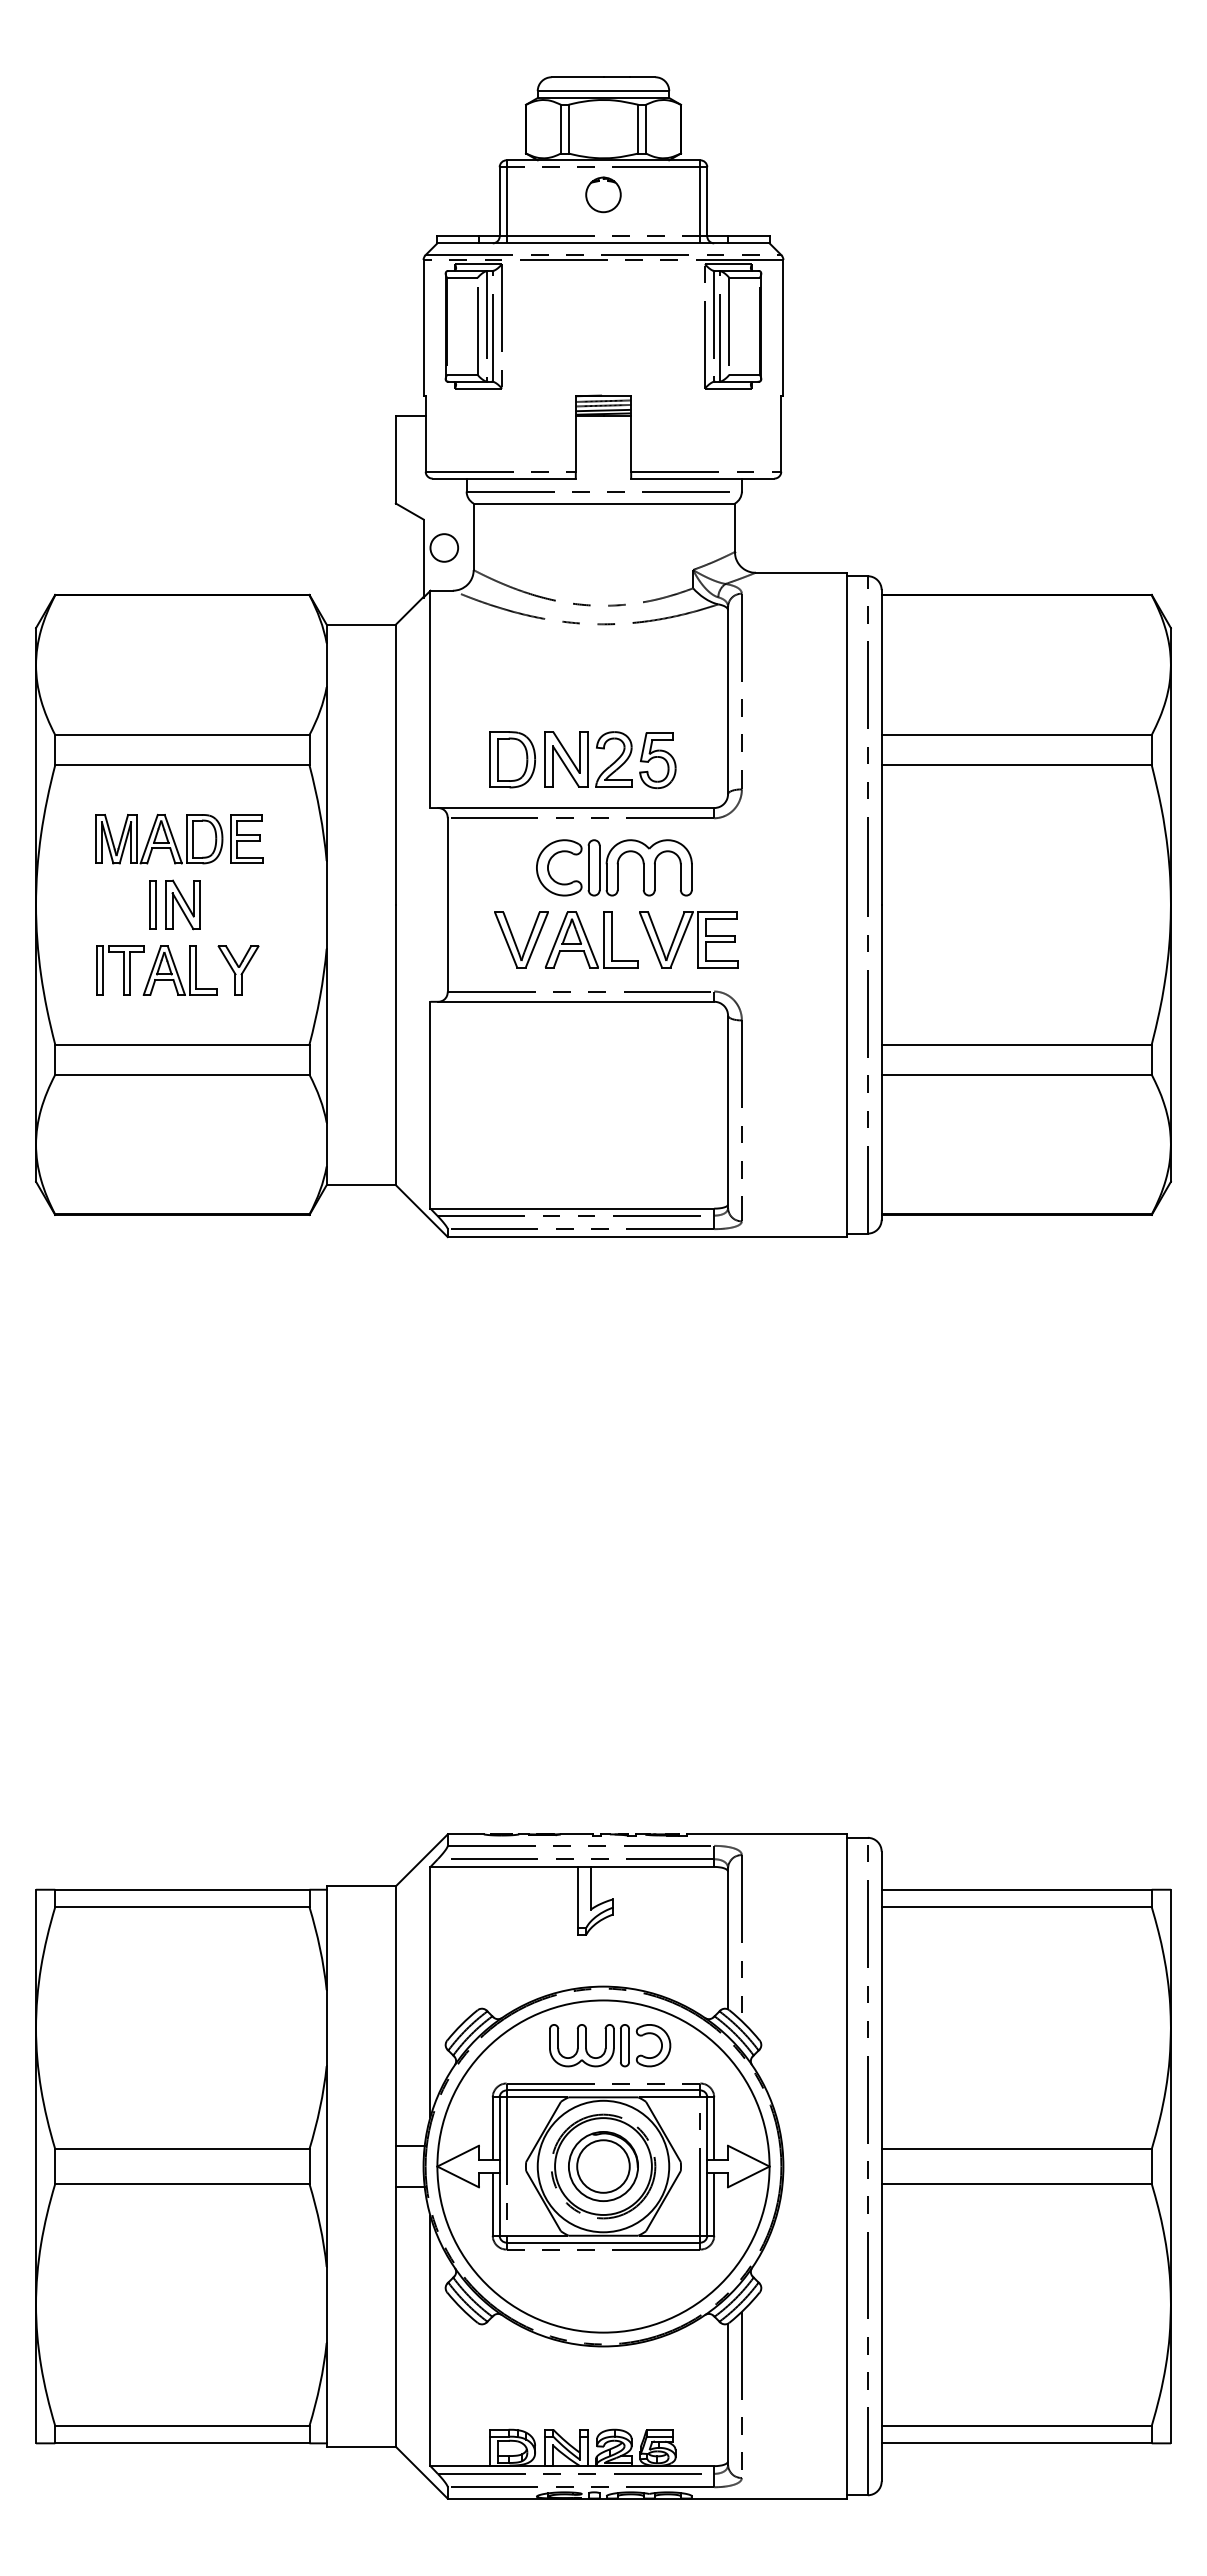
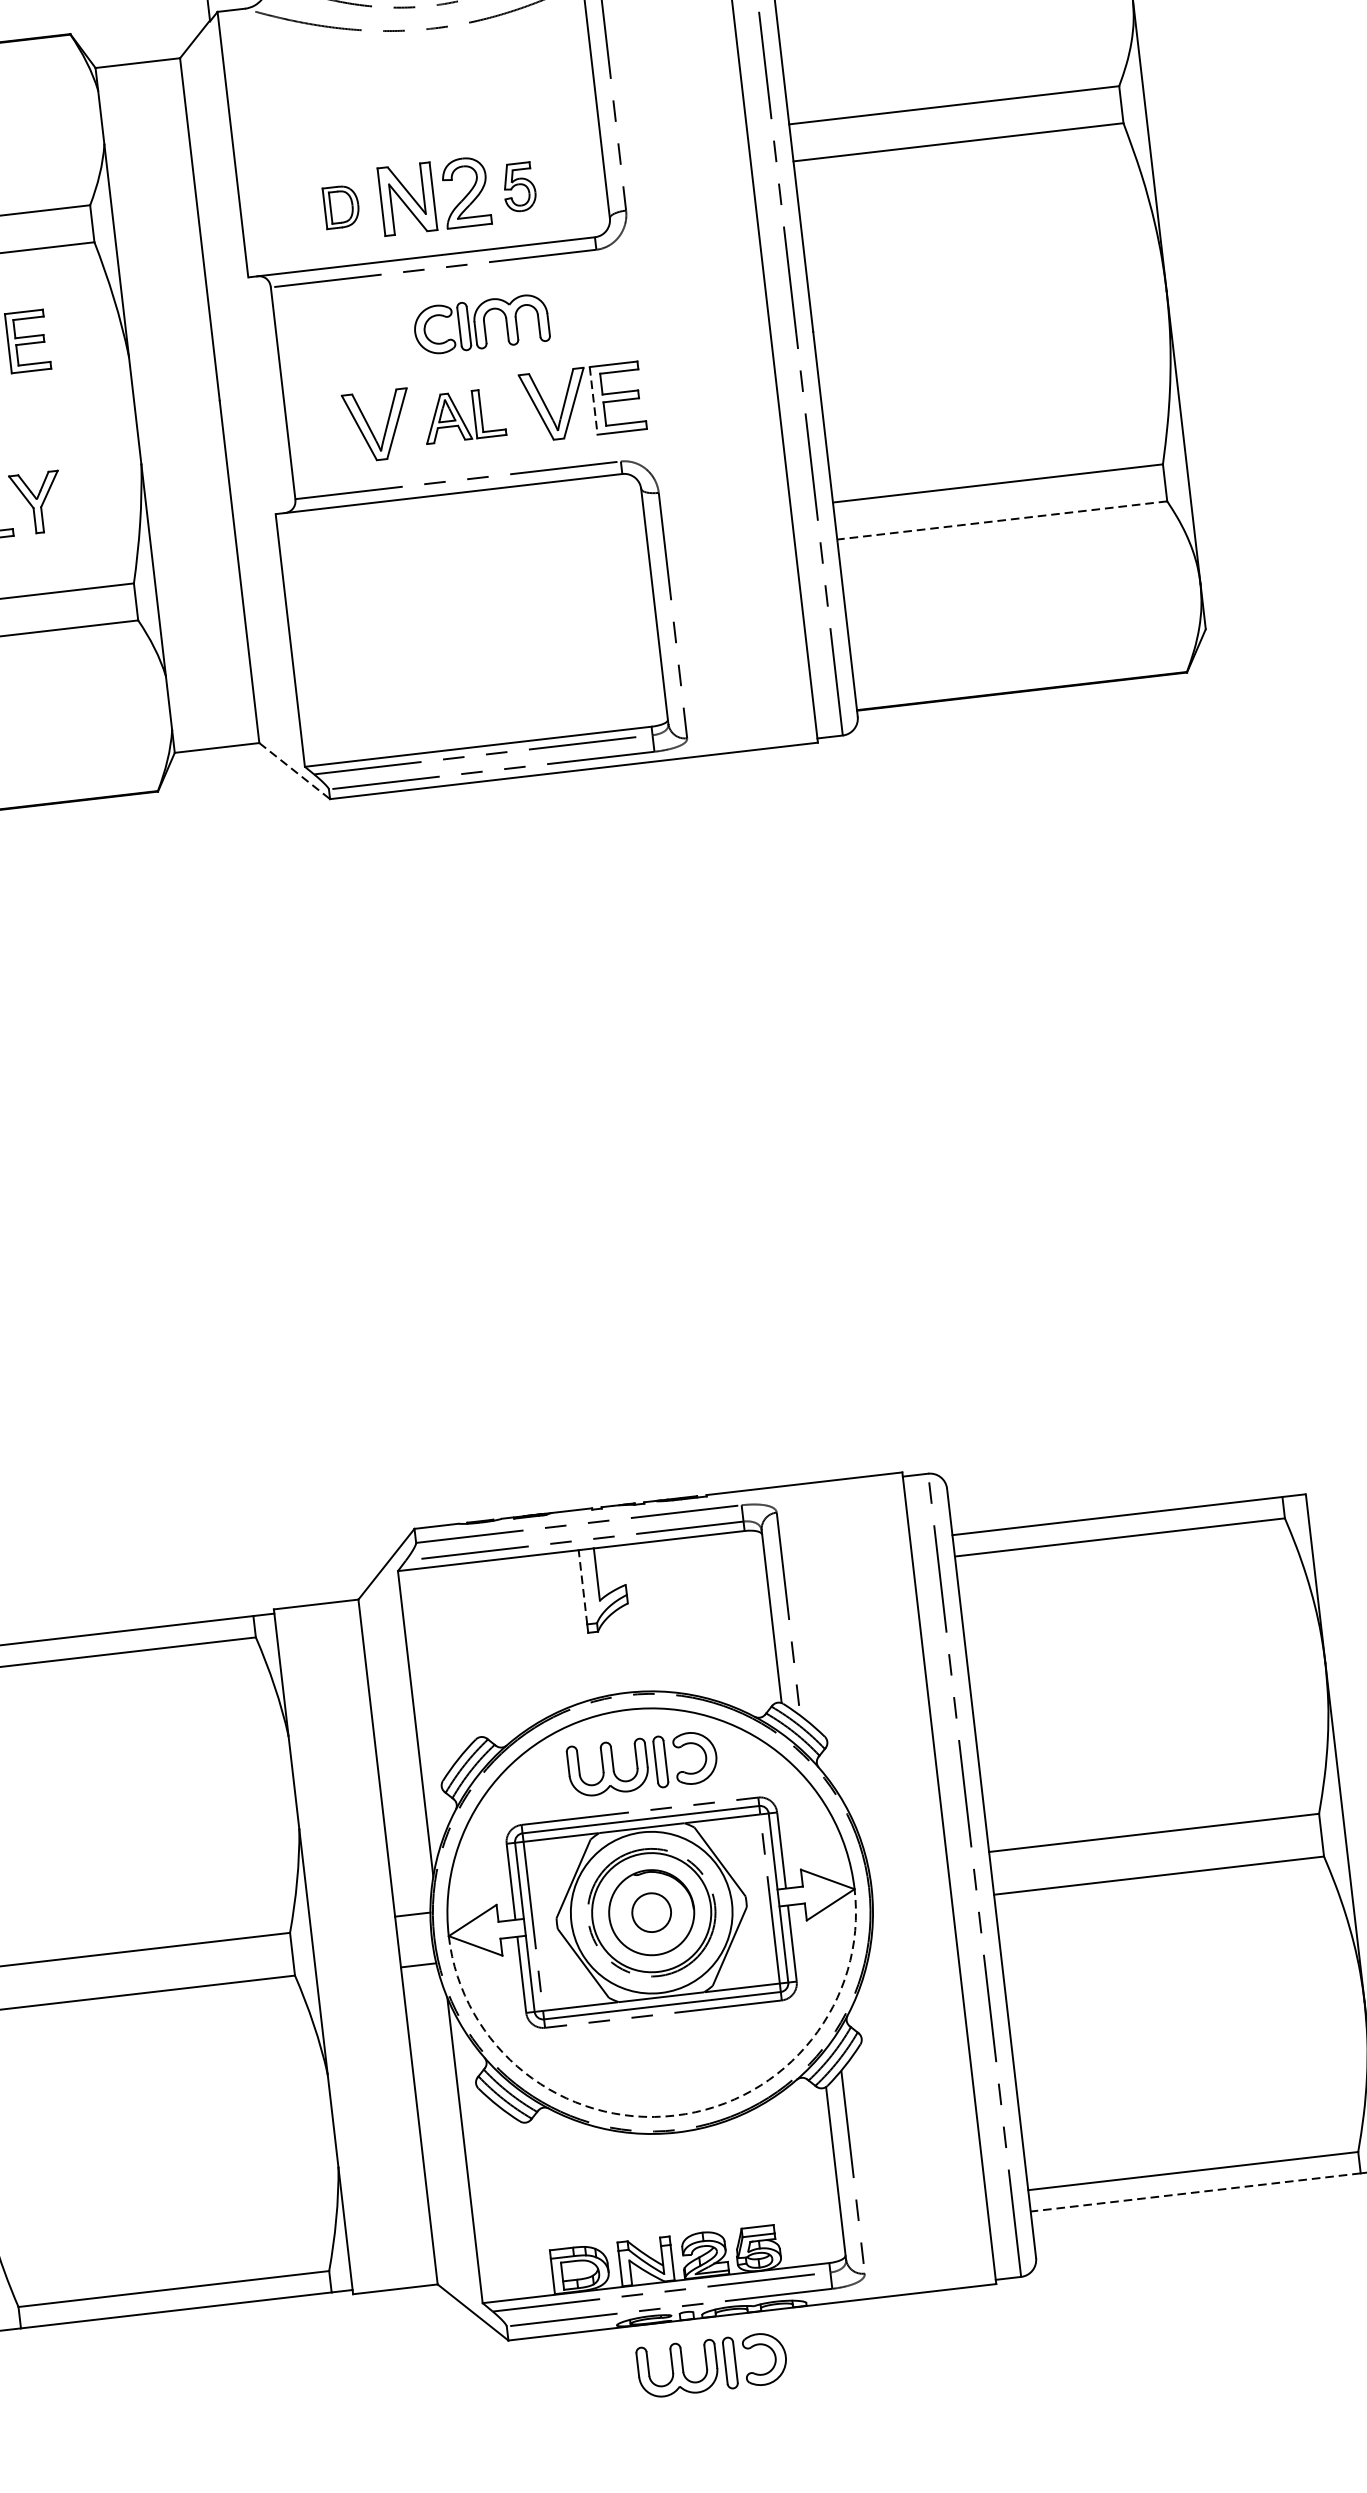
part: (512, 759) -> (341, 206), size x0.6
part: (657, 760) -> (518, 187), size x0.7
part: (614, 867) -> (481, 324), size x0.7
part: (591, 939) -> (463, 415), size x0.7
line: (697, 940) -> (593, 401), solid -> dashed
line: (1016, 1074) -> (1001, 520), solid -> dashed
line: (421, 1211) -> (294, 771), solid -> dashed
line: (578, 1896) -> (582, 1586), solid -> dashed
circle: (603, 2166) -> (651, 1912), size x0.6
arc: (603, 2332) -> (675, 2115), solid -> dashed
line: (1016, 2443) -> (1195, 2192), solid -> dashed
part: (610, 2537) -> (712, 2364), added

